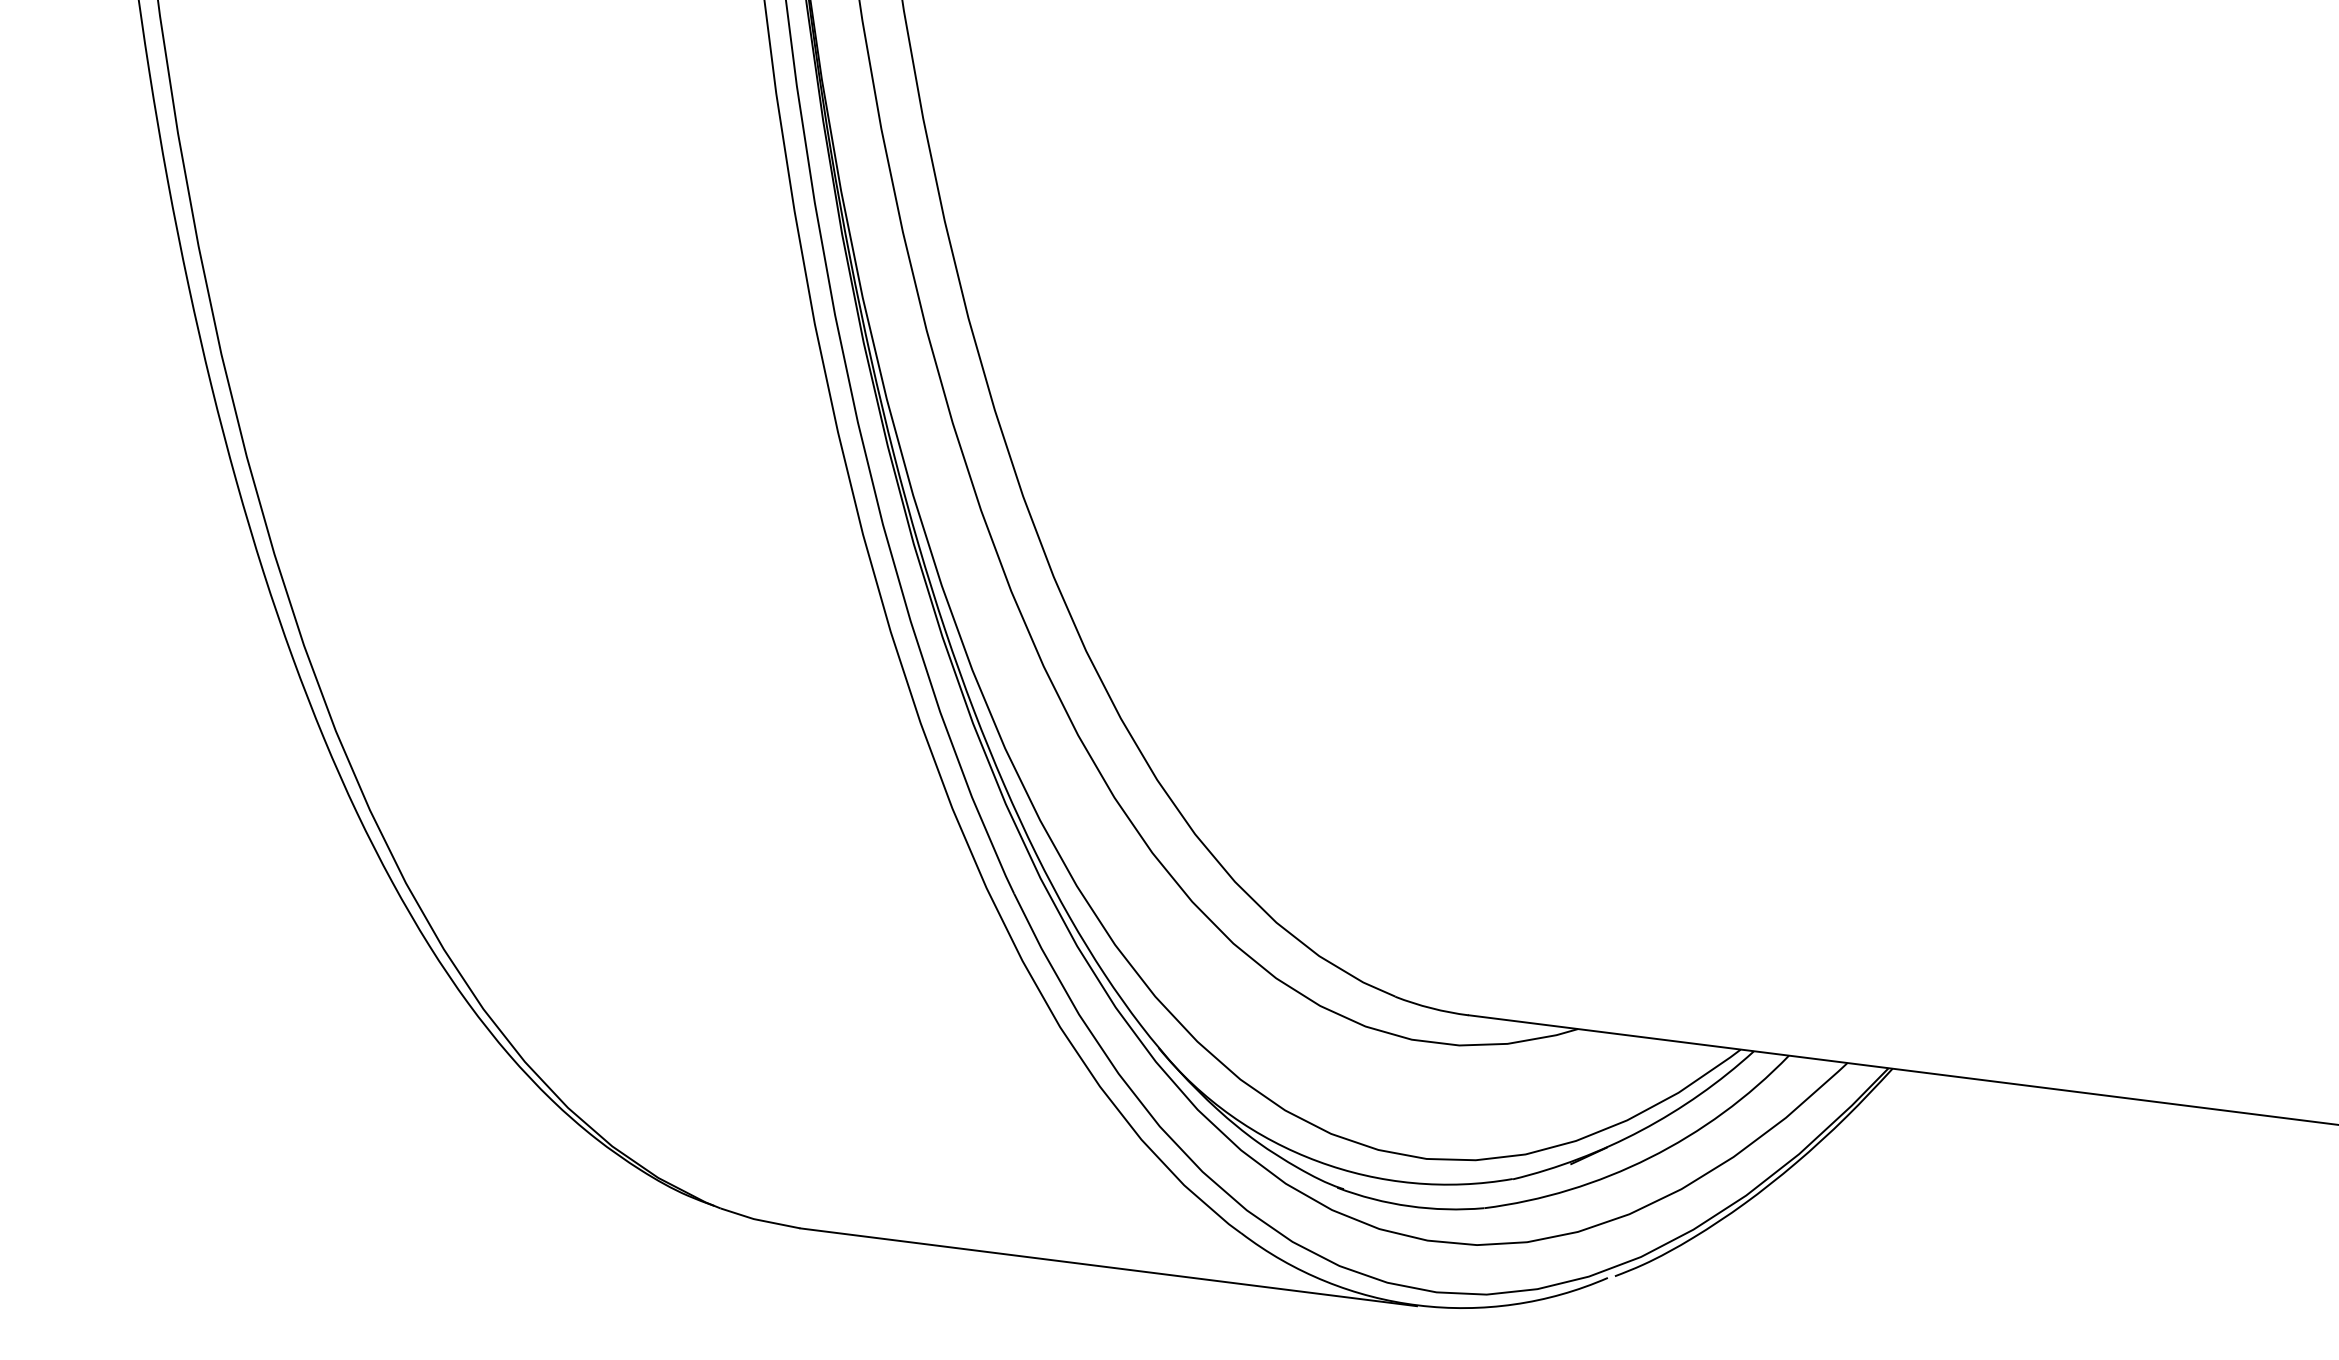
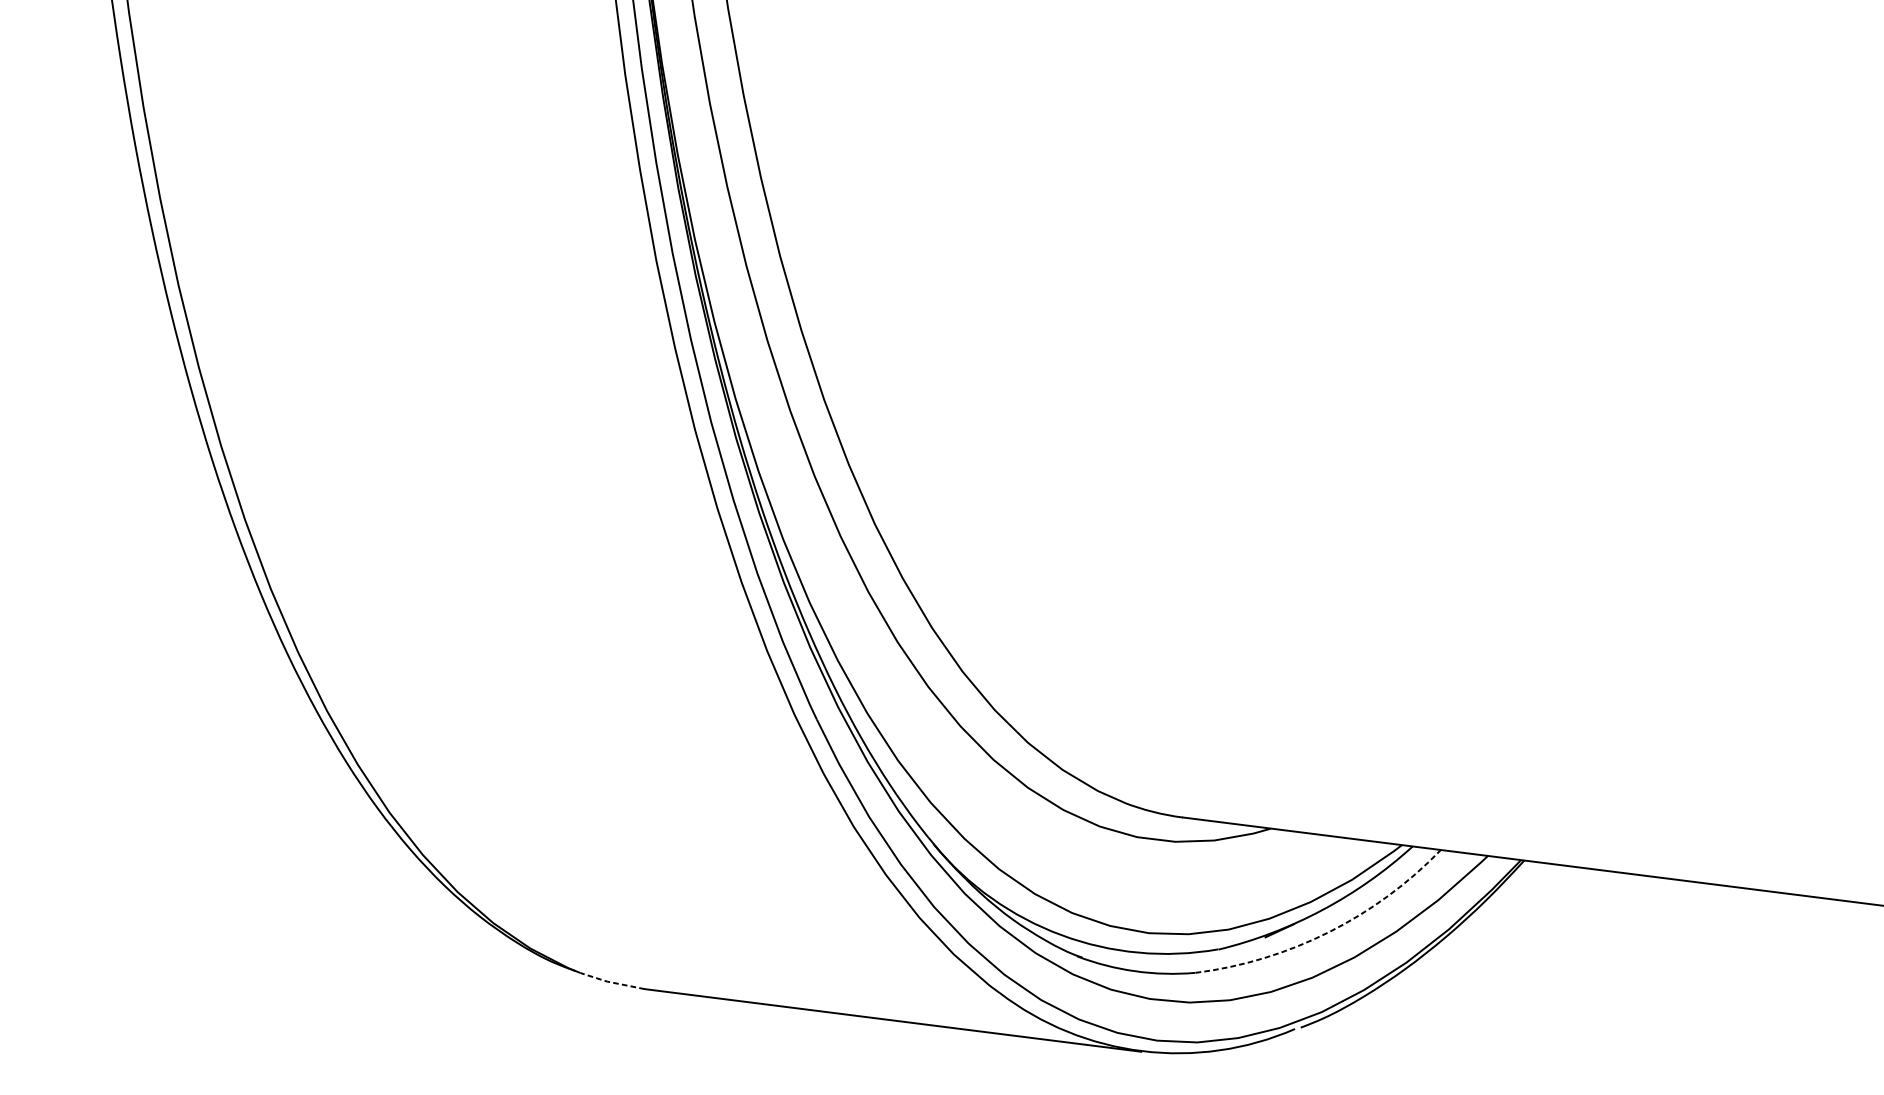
arc: (1649, 1157) -> (1328, 932), solid -> dashed
line: (759, 1220) -> (611, 982), solid -> dashed

